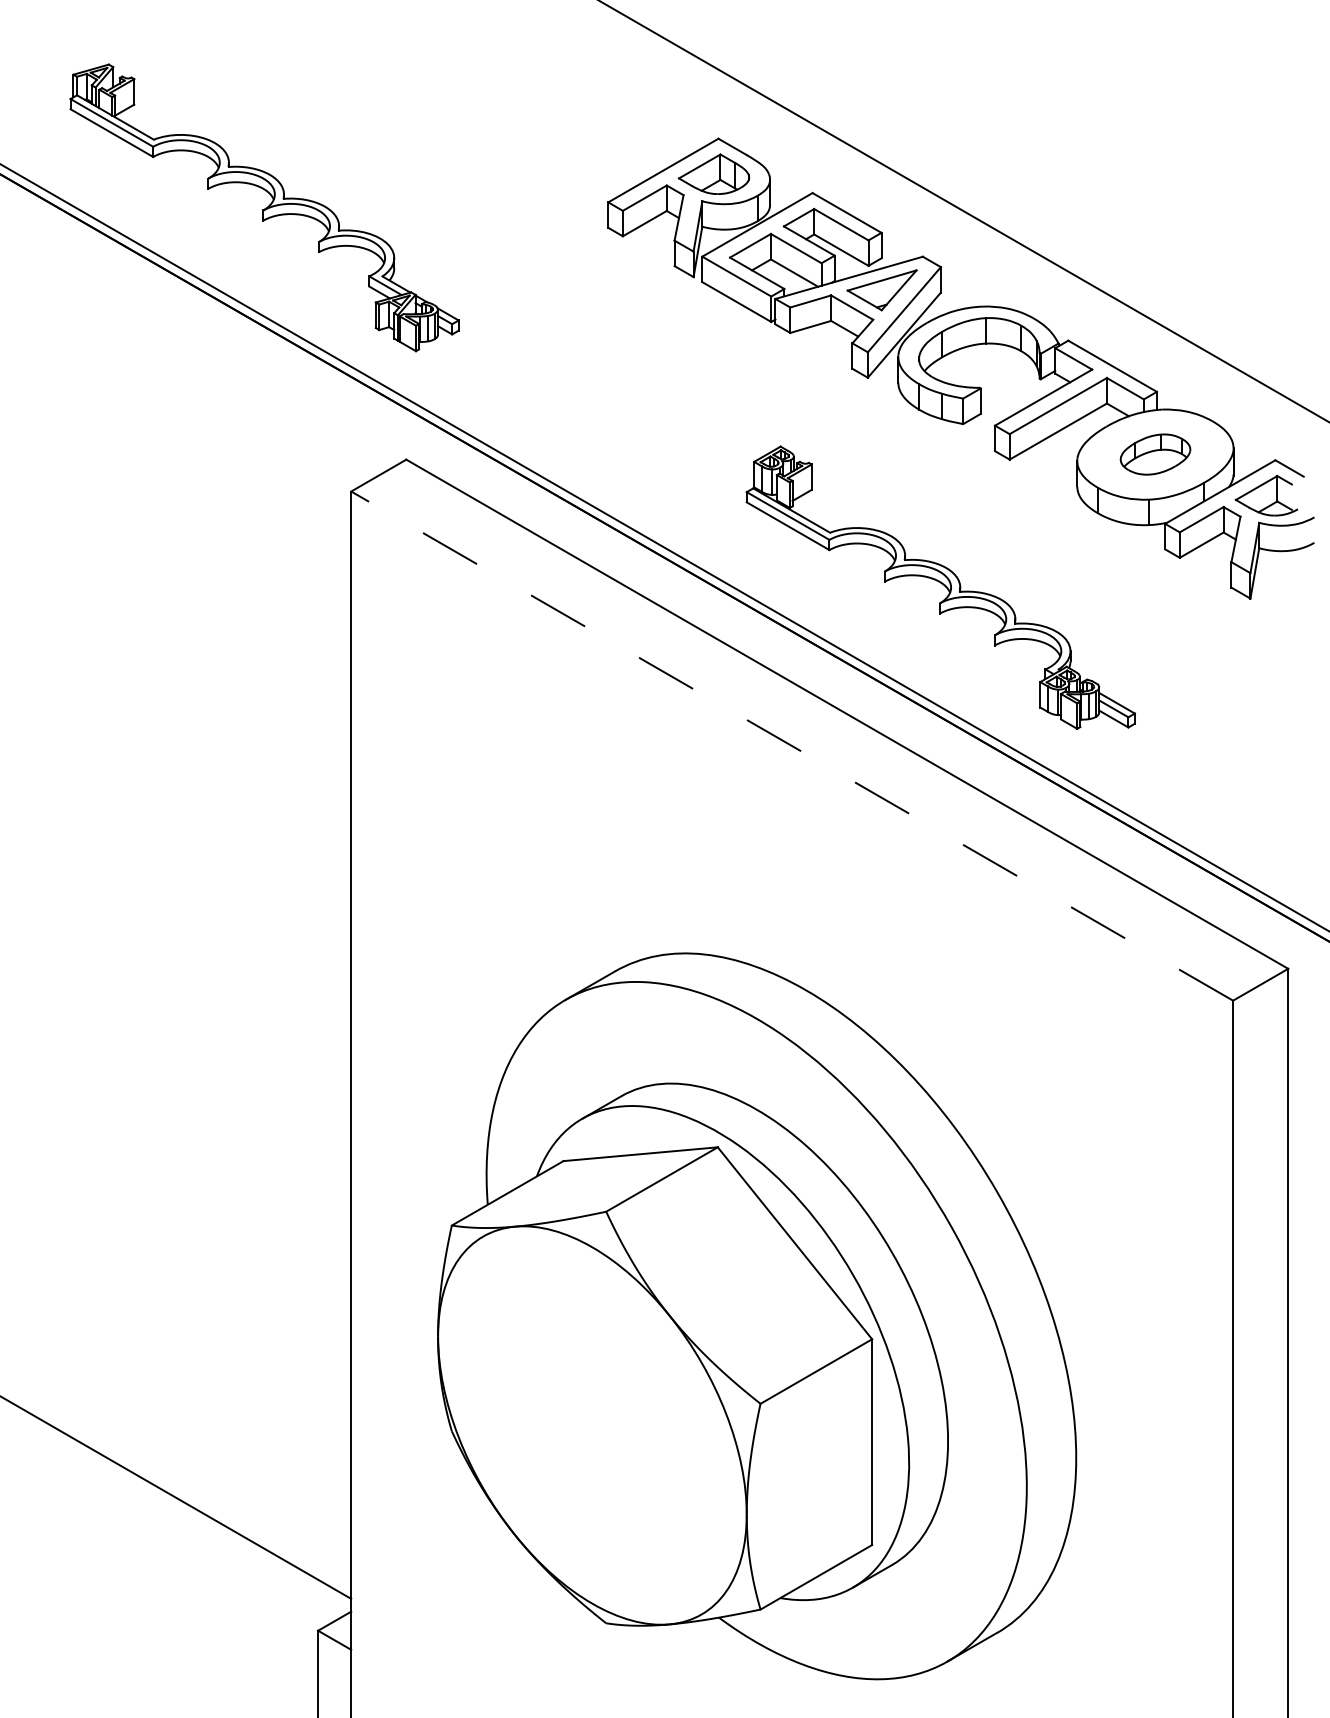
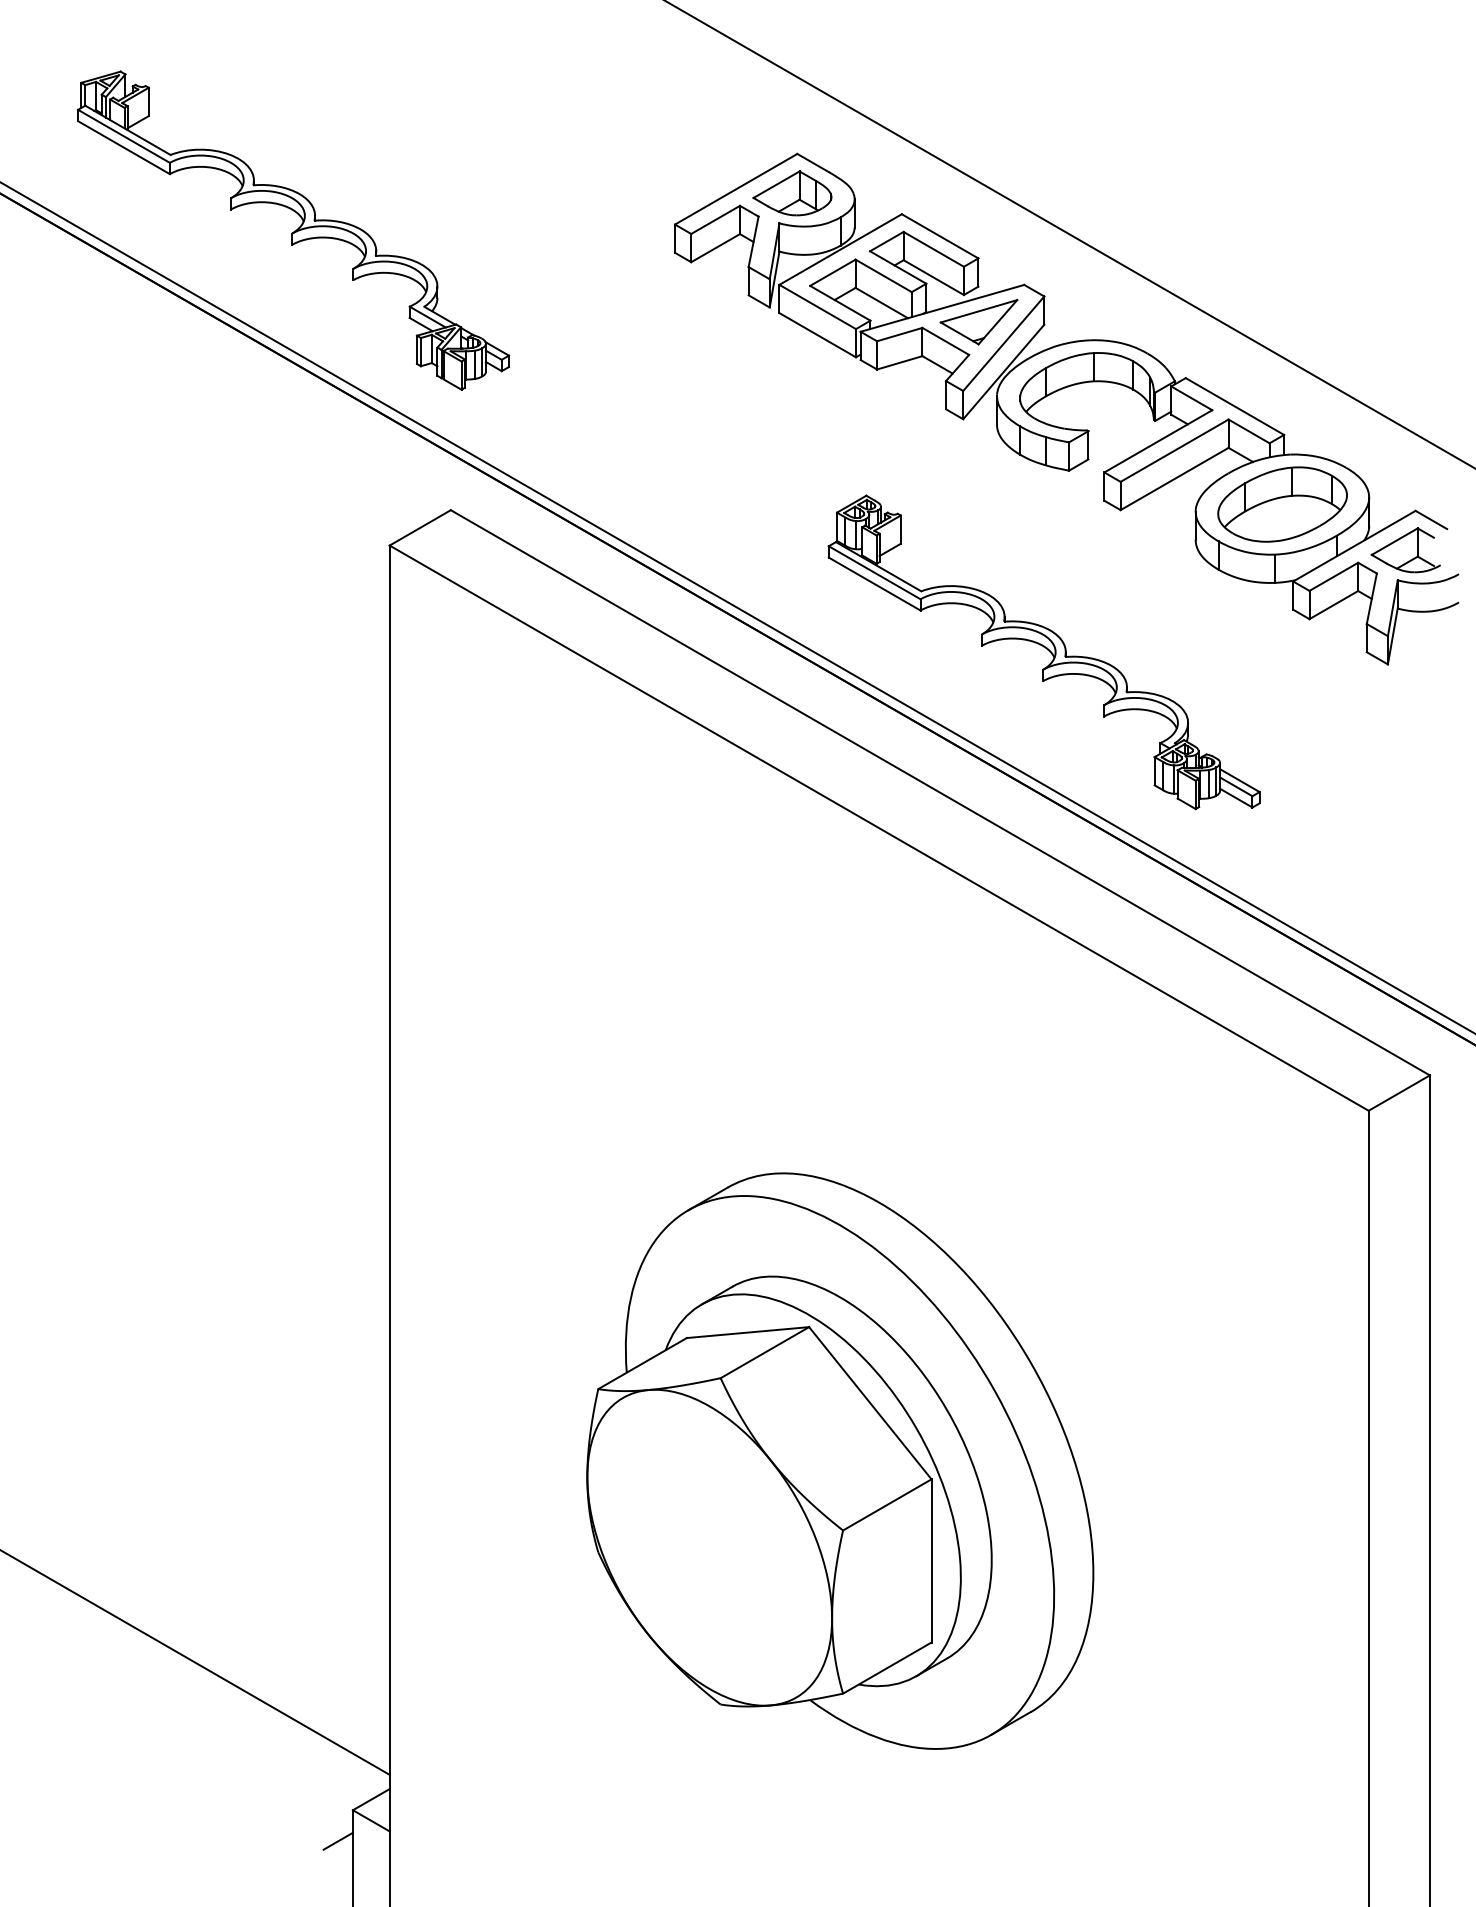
part: (1155, 454) -> (1282, 504), size x1.67
line: (791, 745) -> (878, 827), dashed -> solid
part: (757, 1315) -> (840, 1460), size x0.71
line: (304, 1658) -> (337, 1840), added

